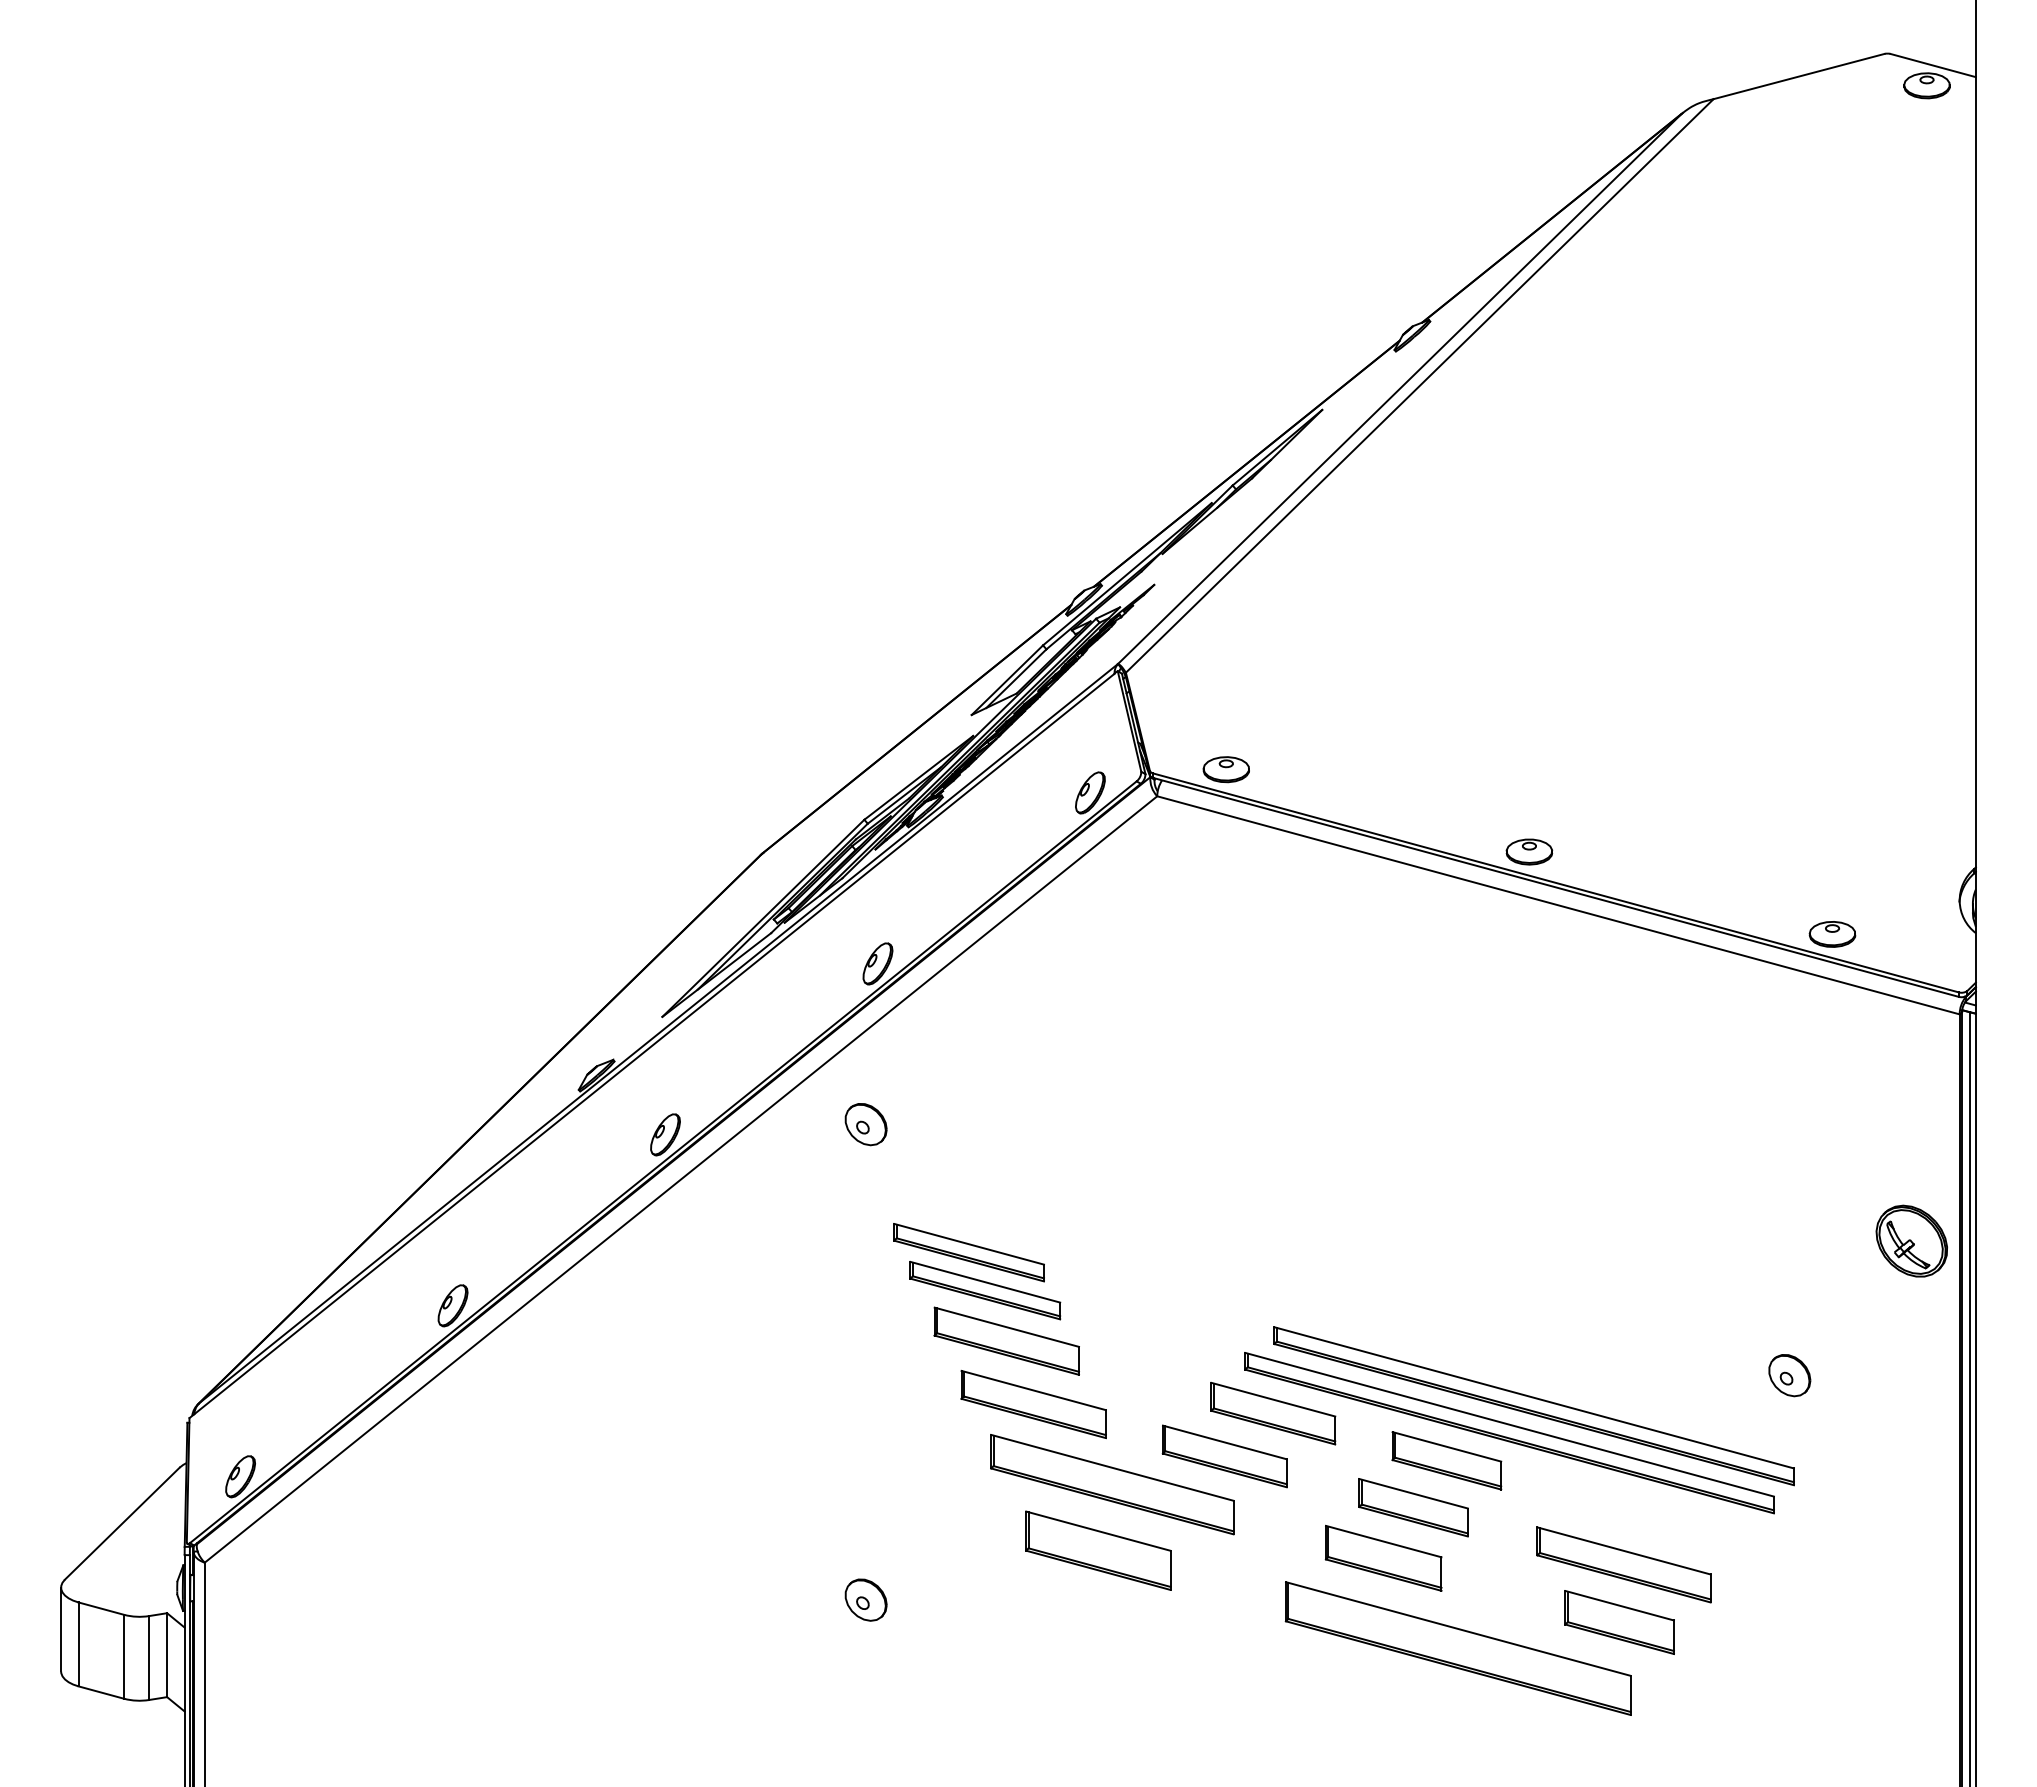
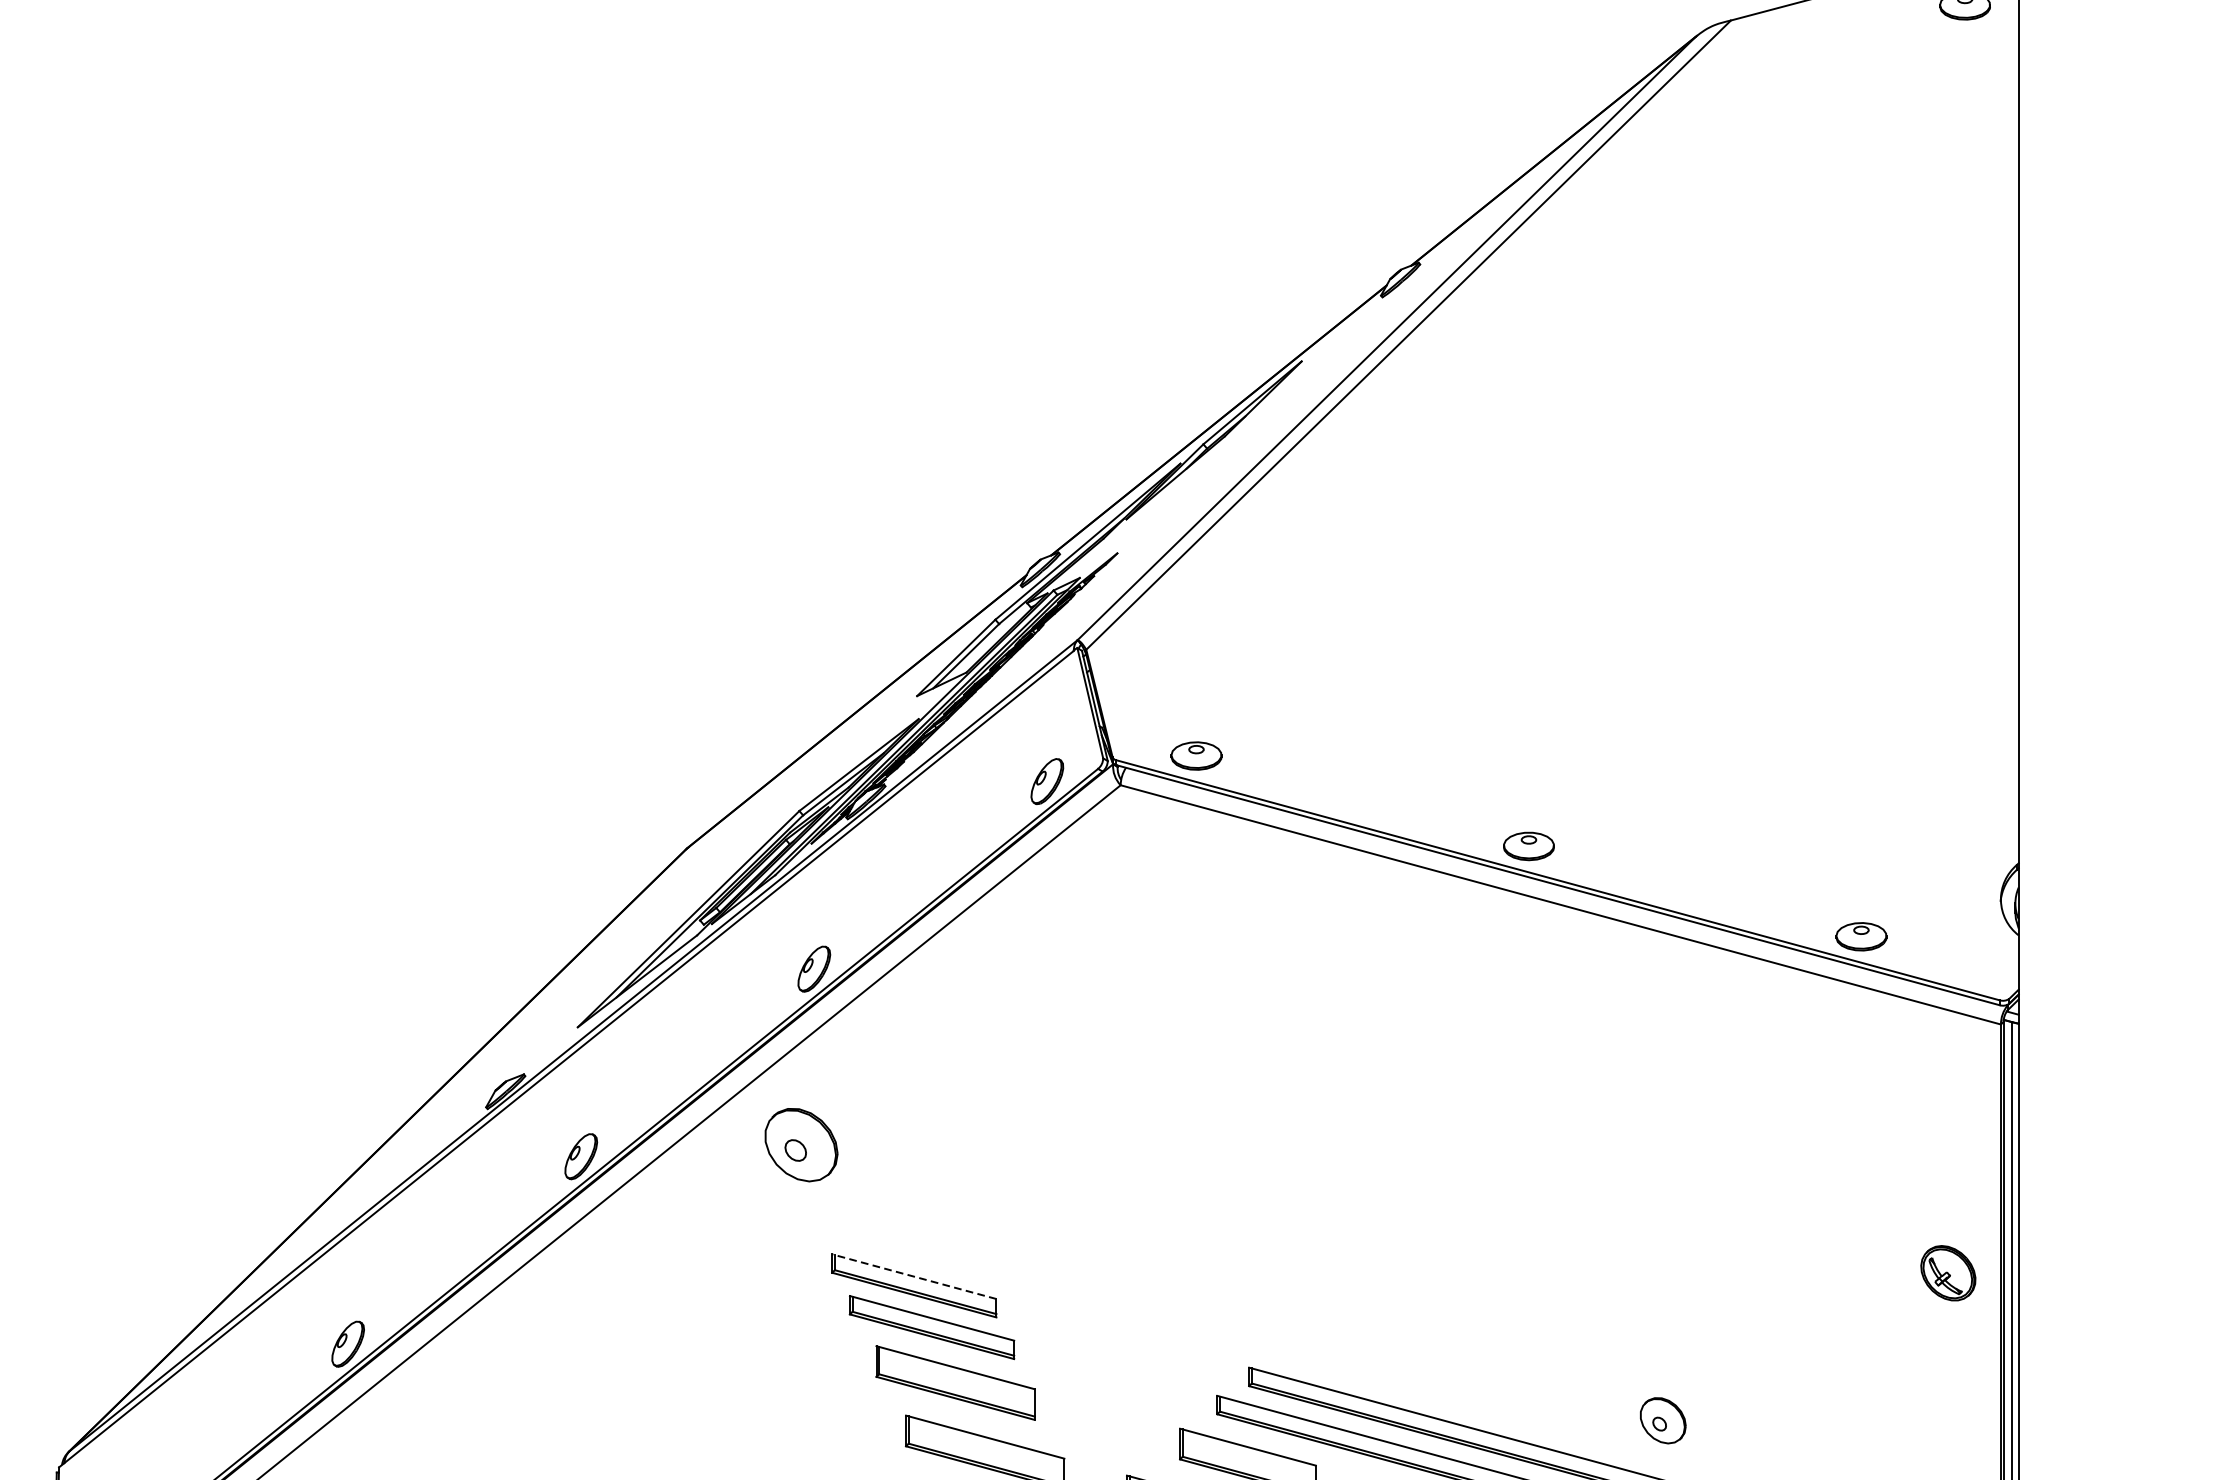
part: (865, 1124) -> (800, 1145), size x1.6
part: (1911, 1240) -> (1948, 1272), size x0.7
line: (969, 1244) -> (914, 1276), solid -> dashed
part: (1789, 1375) -> (1662, 1420), moved

